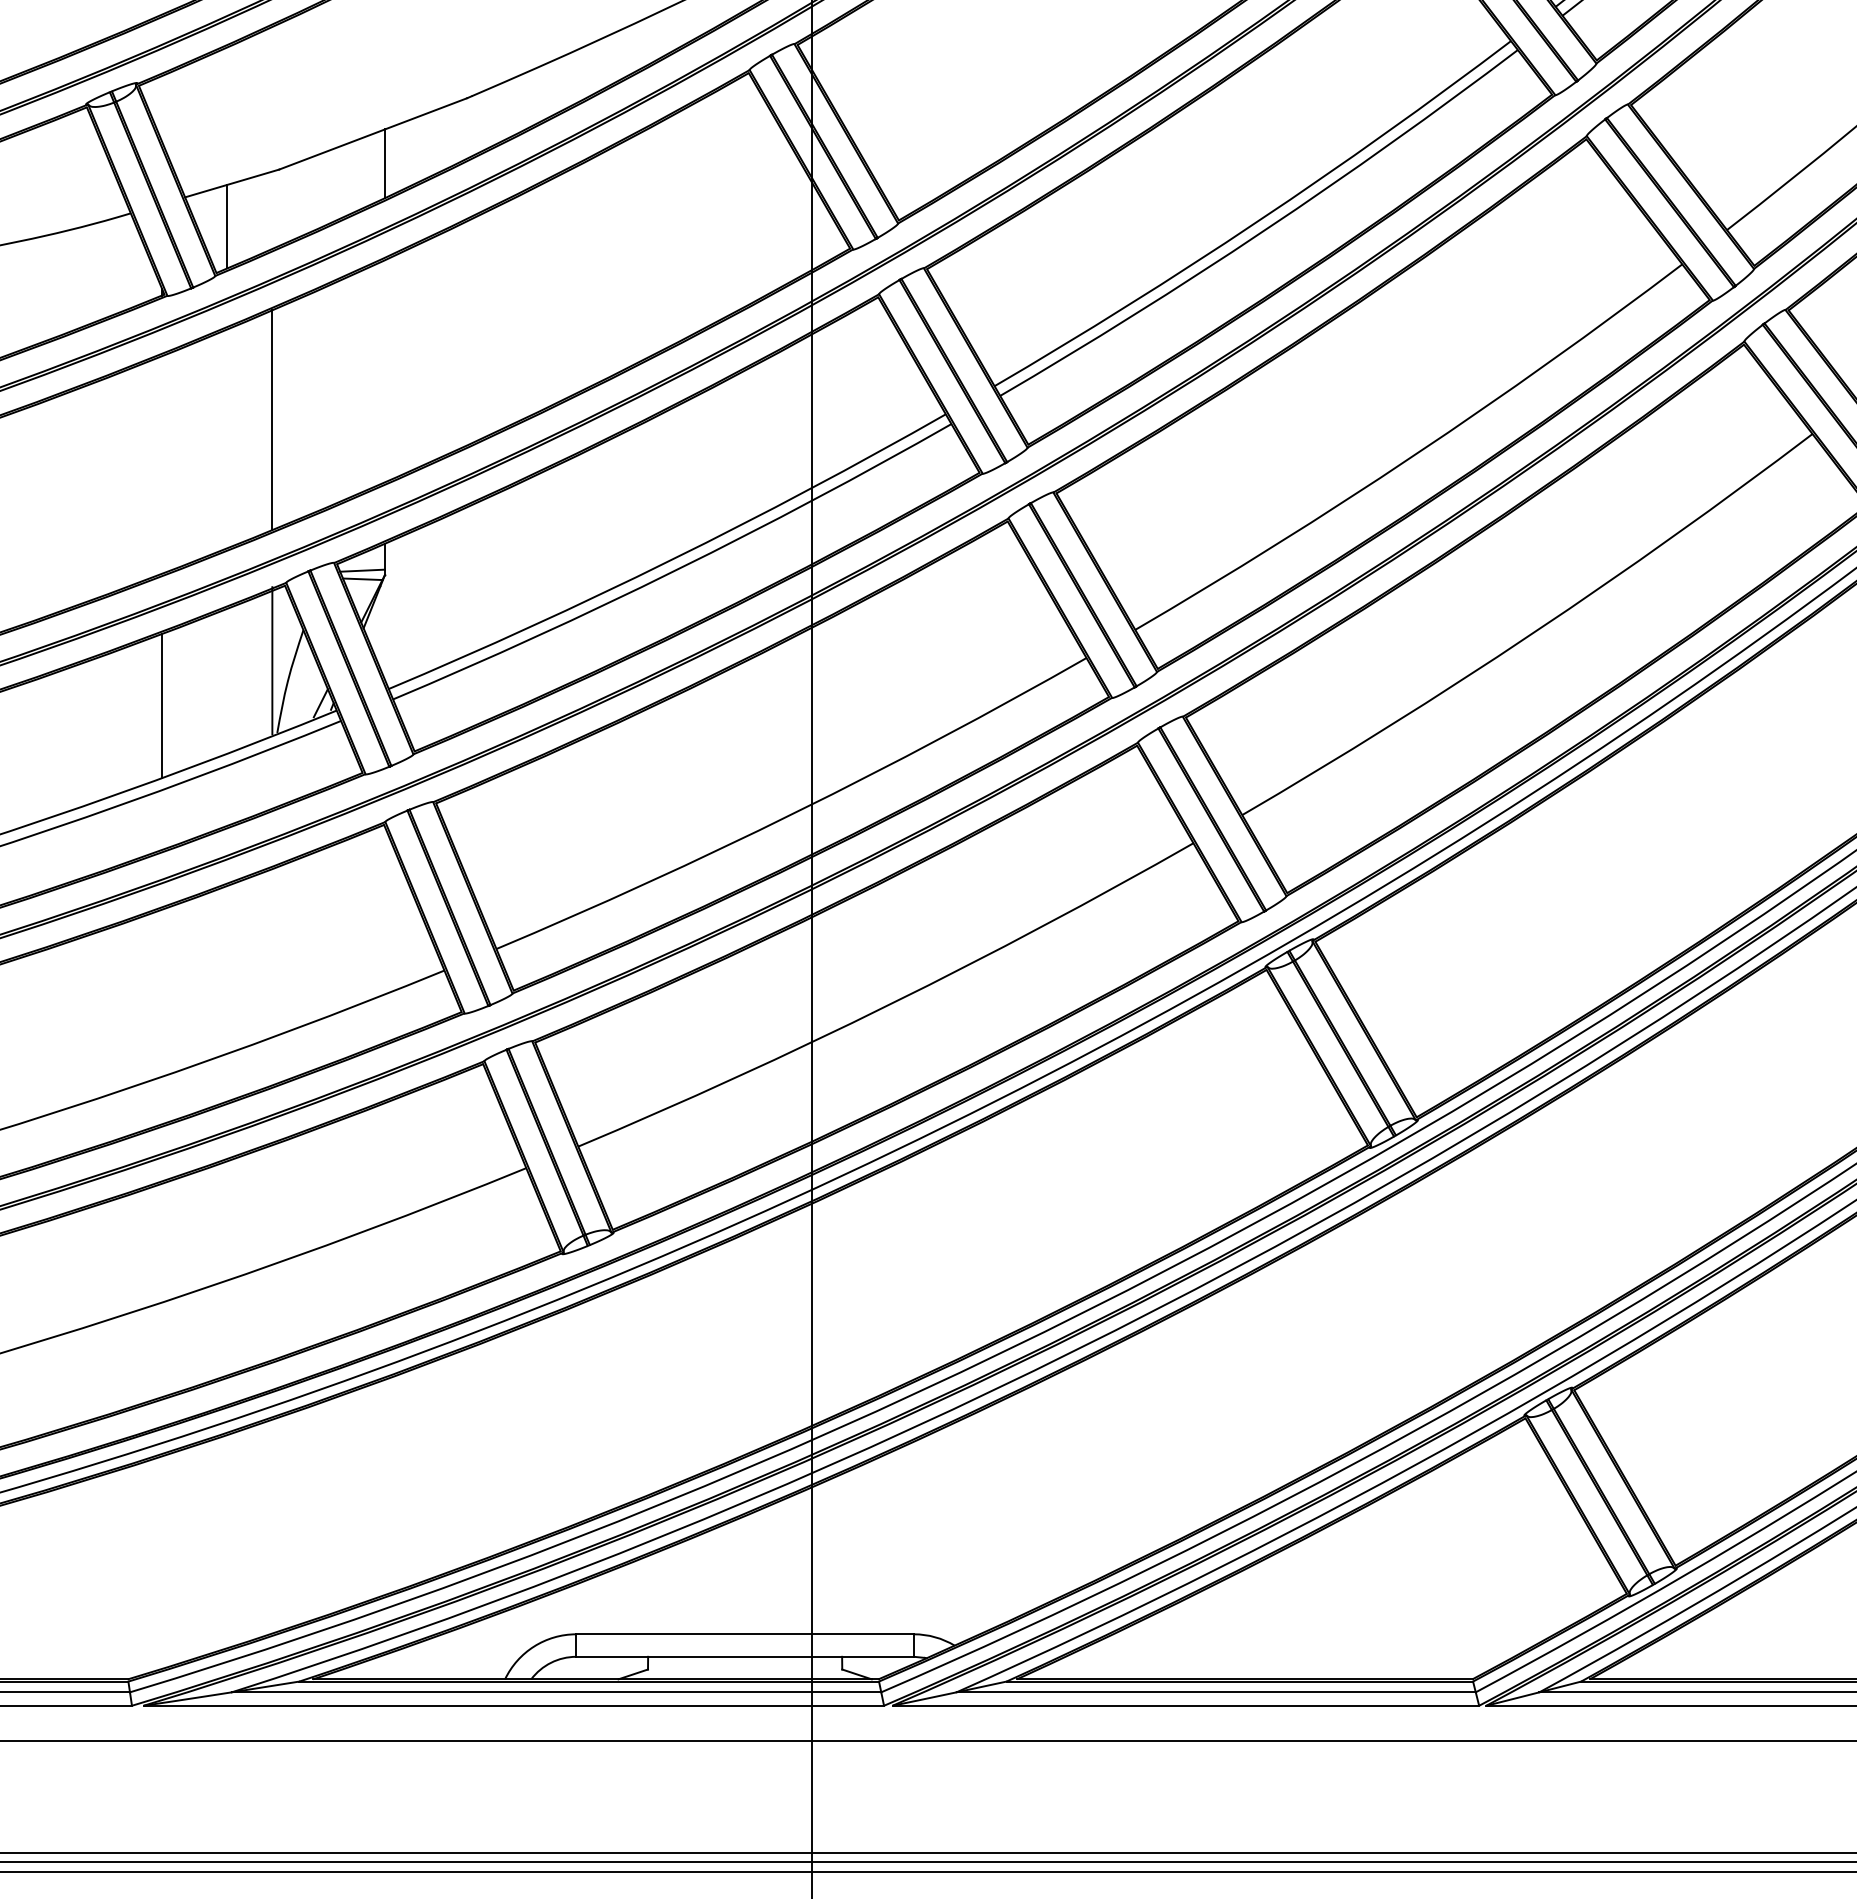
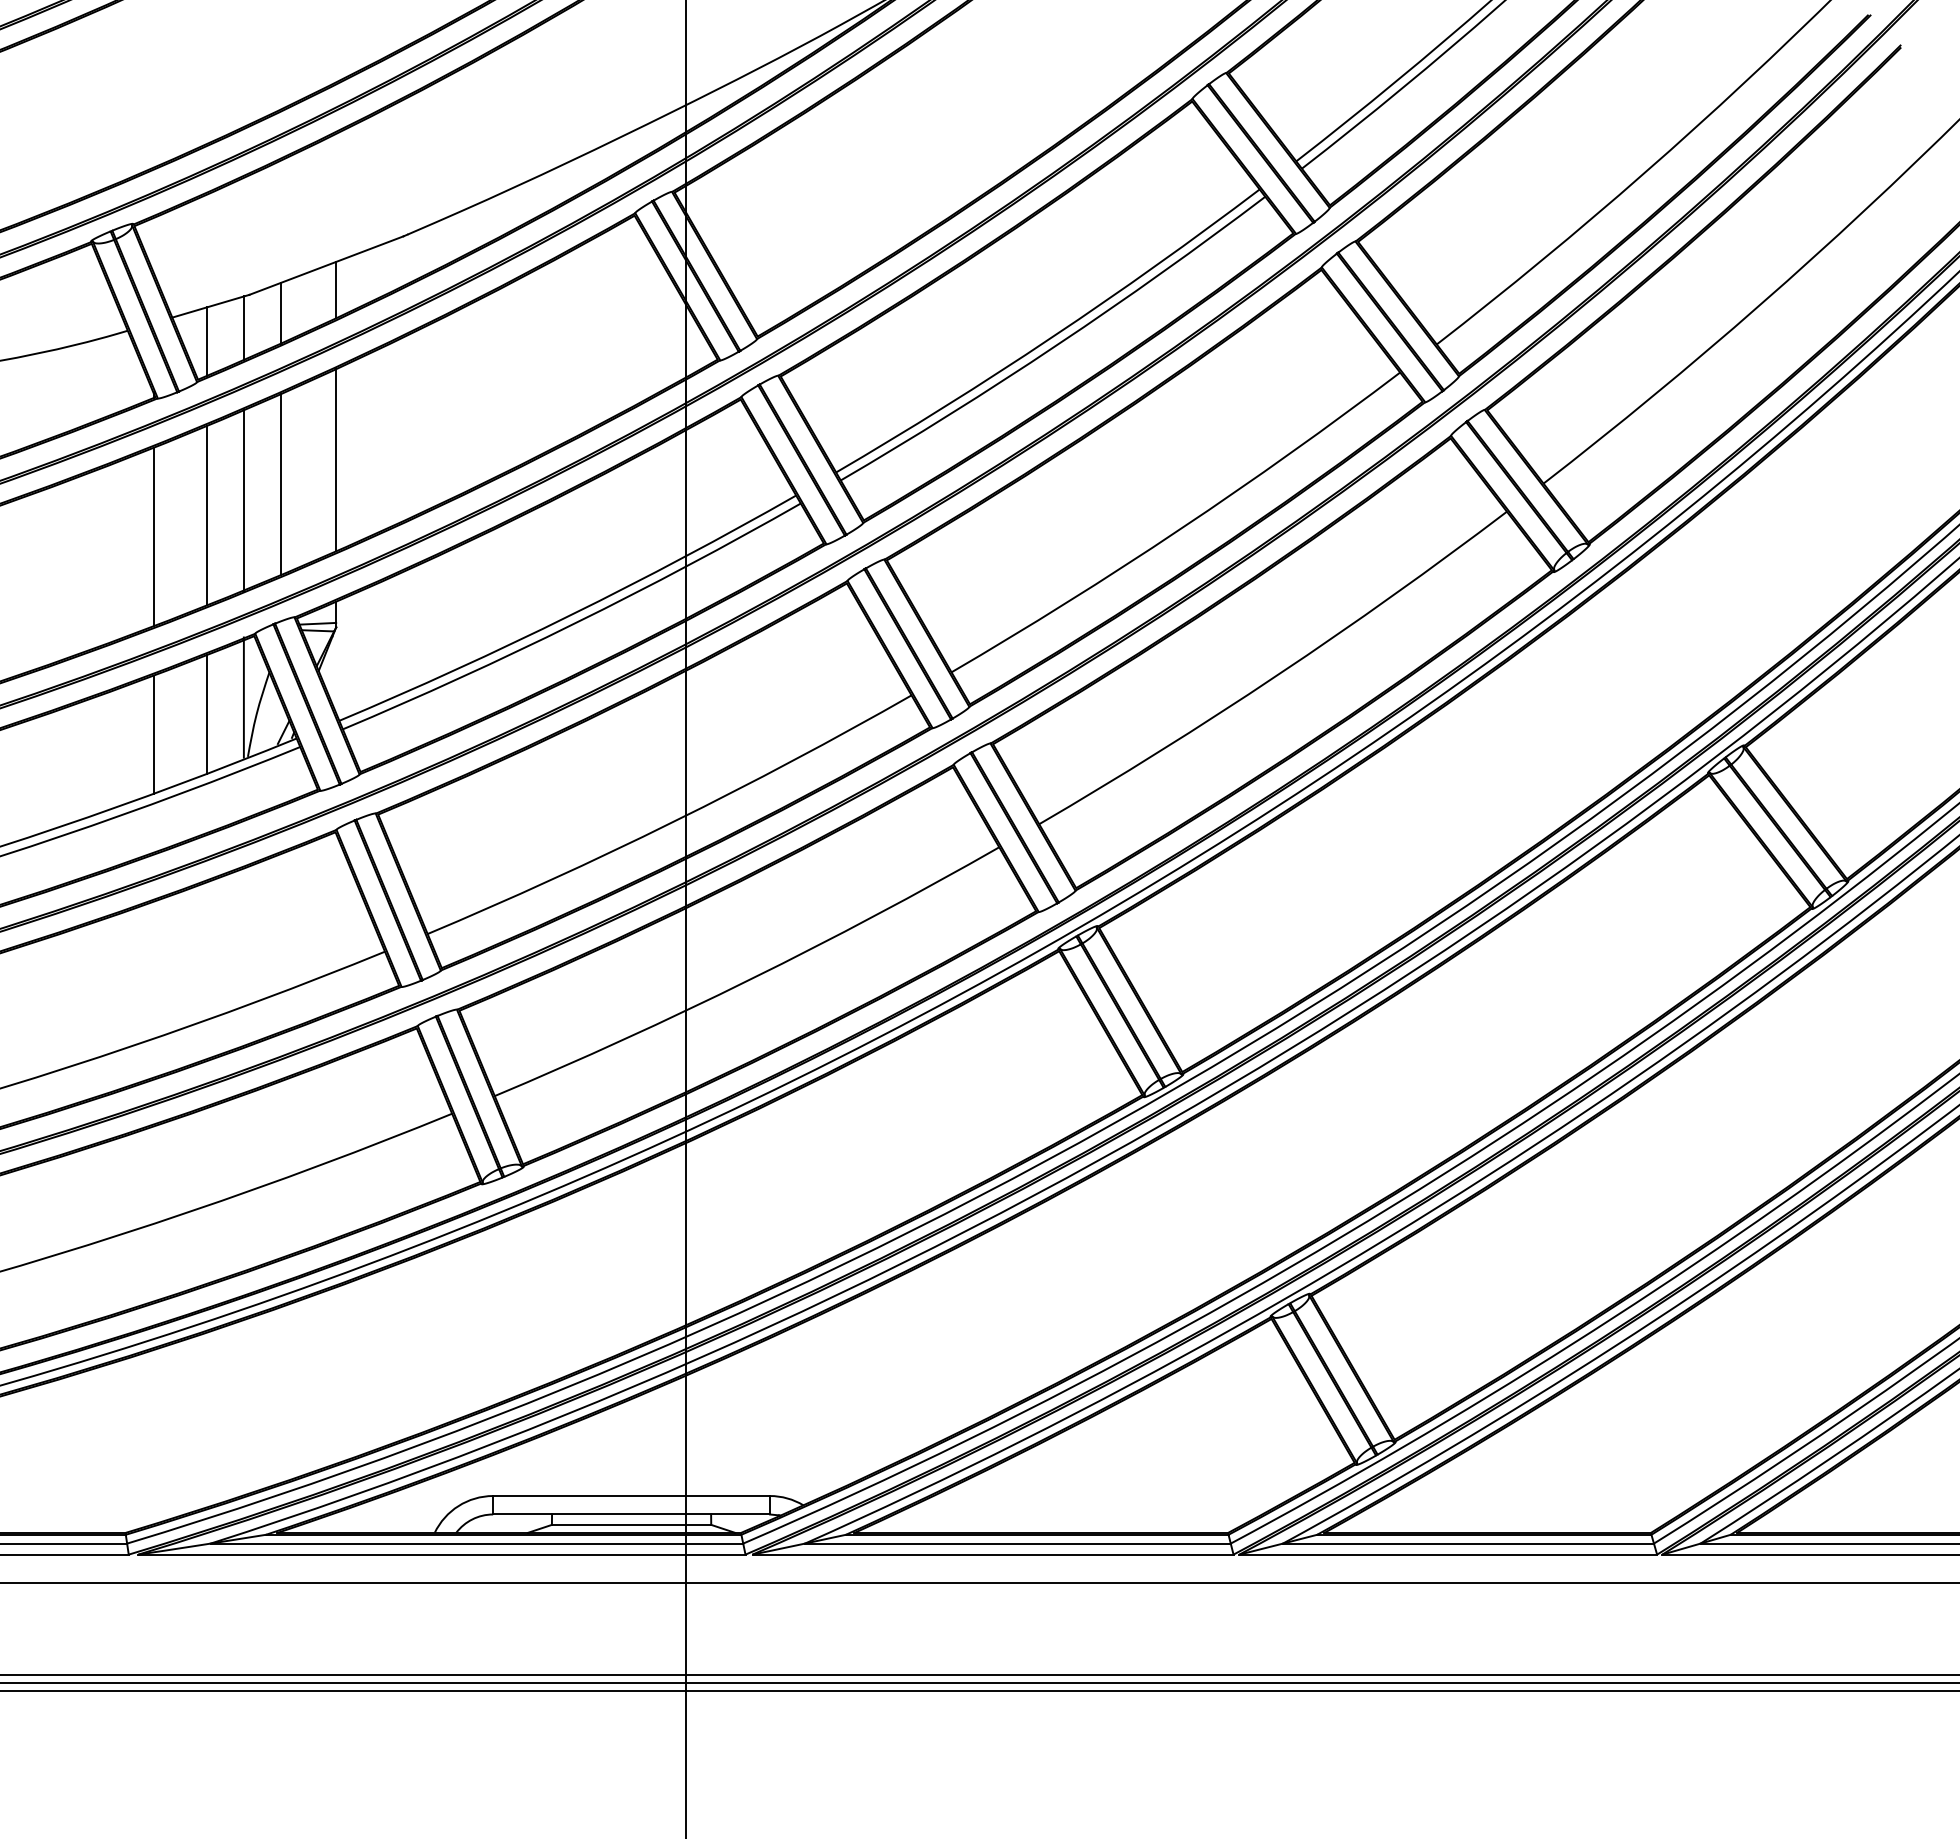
line: (317, 191) -> (280, 312), added
line: (271, 210) -> (243, 328), added
line: (385, 371) -> (336, 460), added
line: (317, 400) -> (280, 484), added
line: (226, 438) -> (206, 515), added
line: (162, 464) -> (153, 536), added
line: (226, 681) -> (206, 714), added
line: (745, 1669) -> (631, 1524), added

